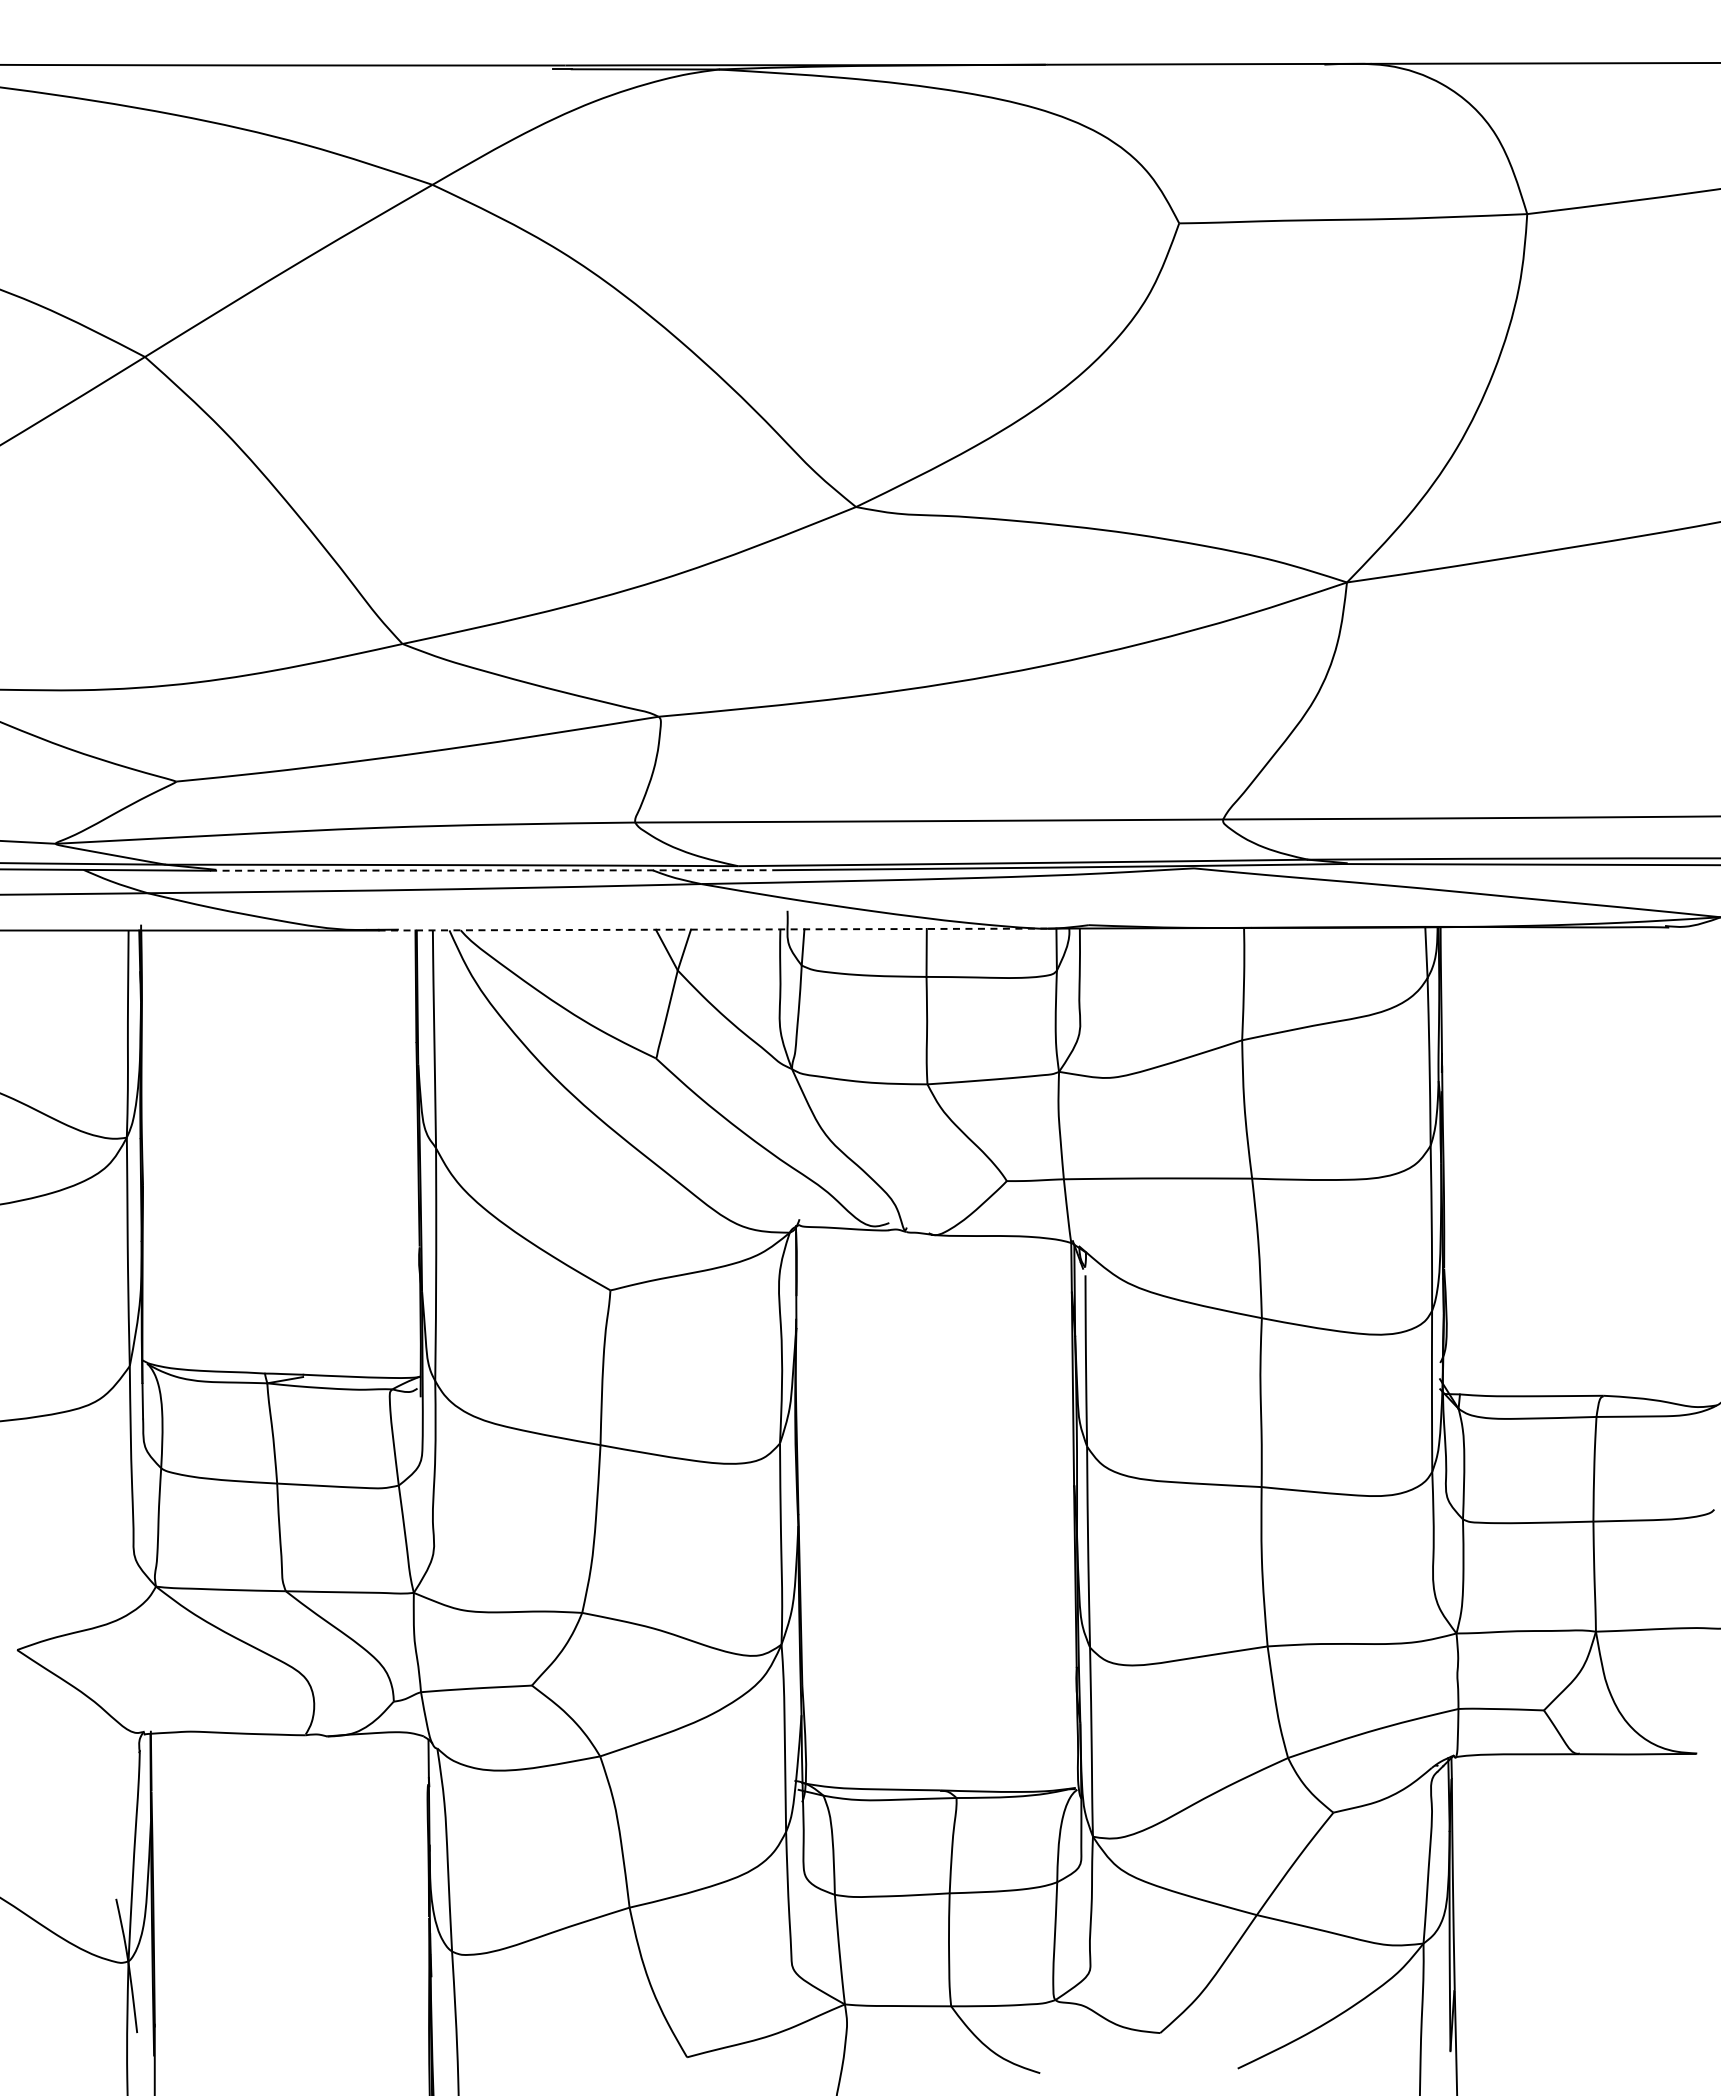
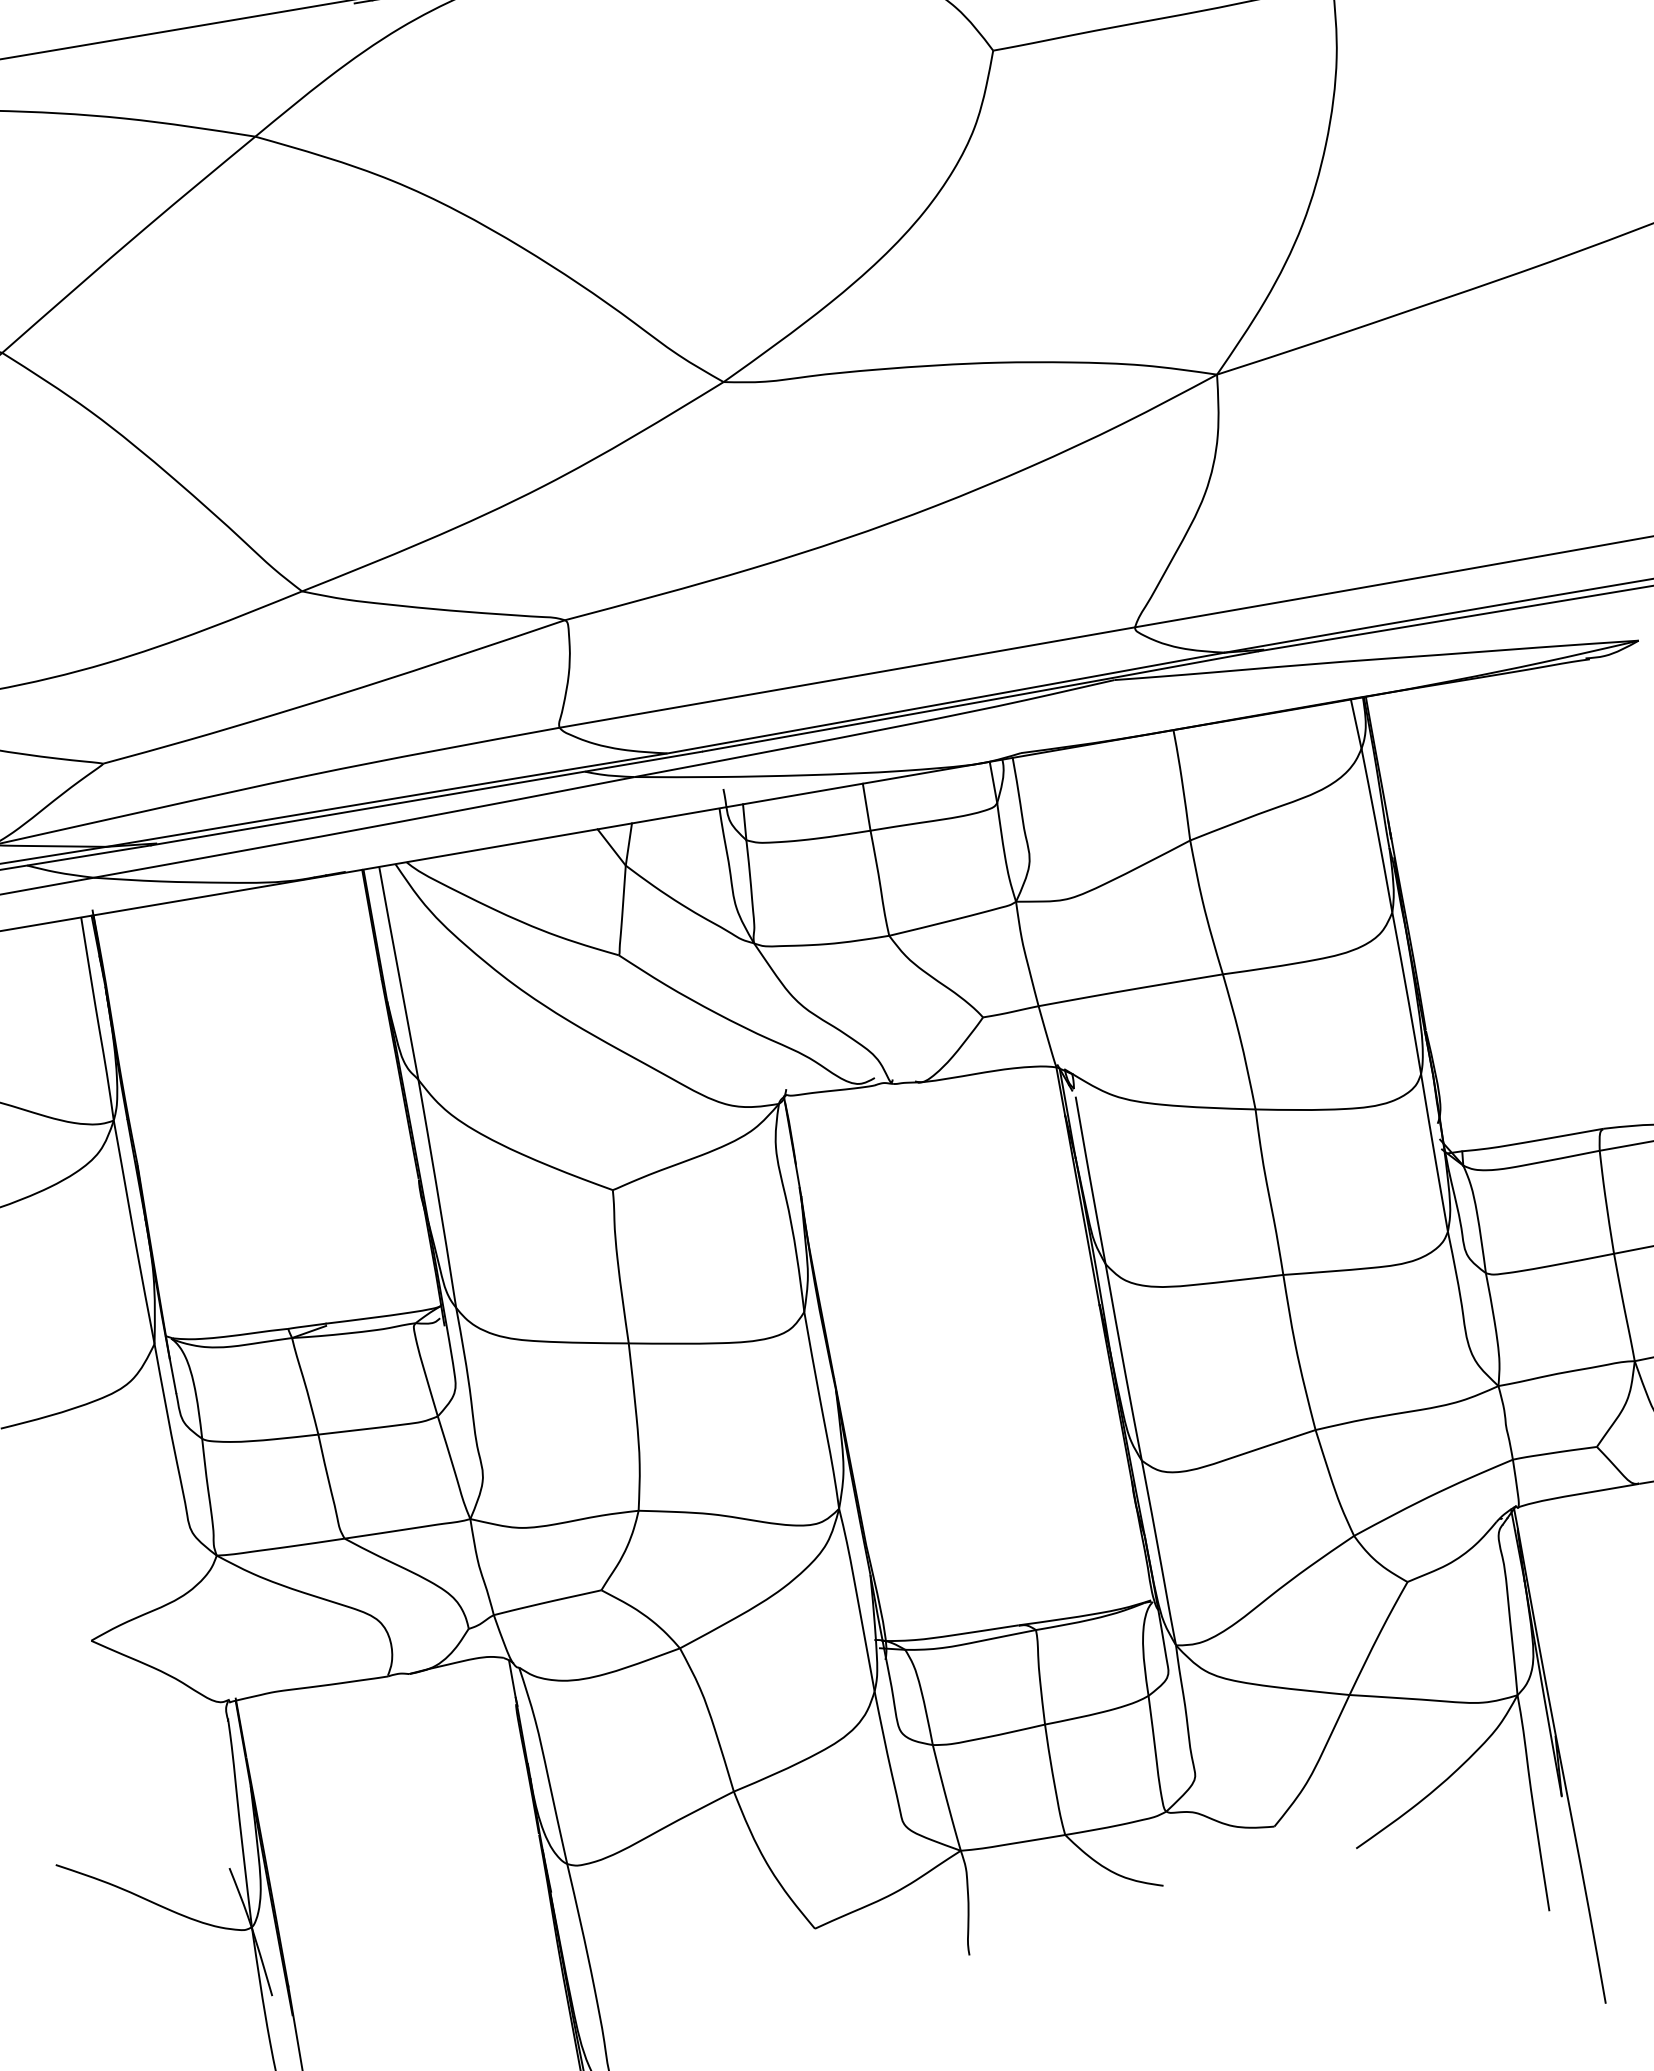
line: (491, 870) -> (426, 798), dashed -> solid
line: (714, 929) -> (654, 819), dashed -> solid

